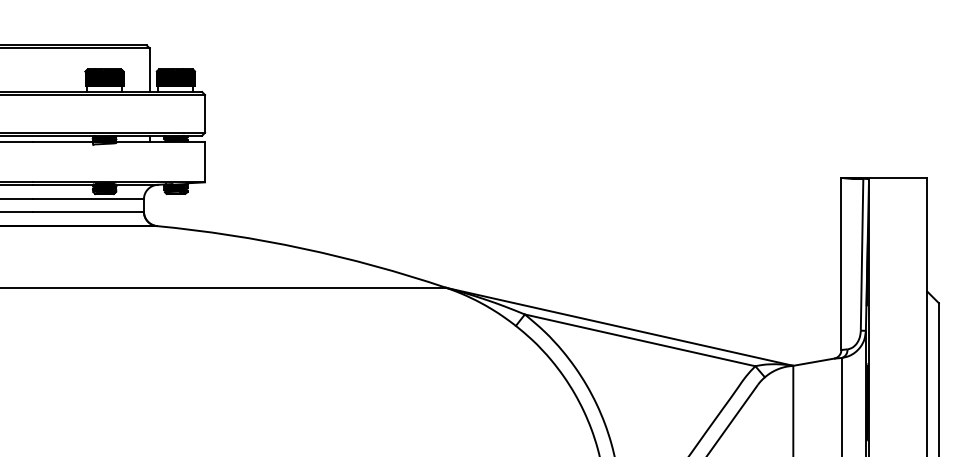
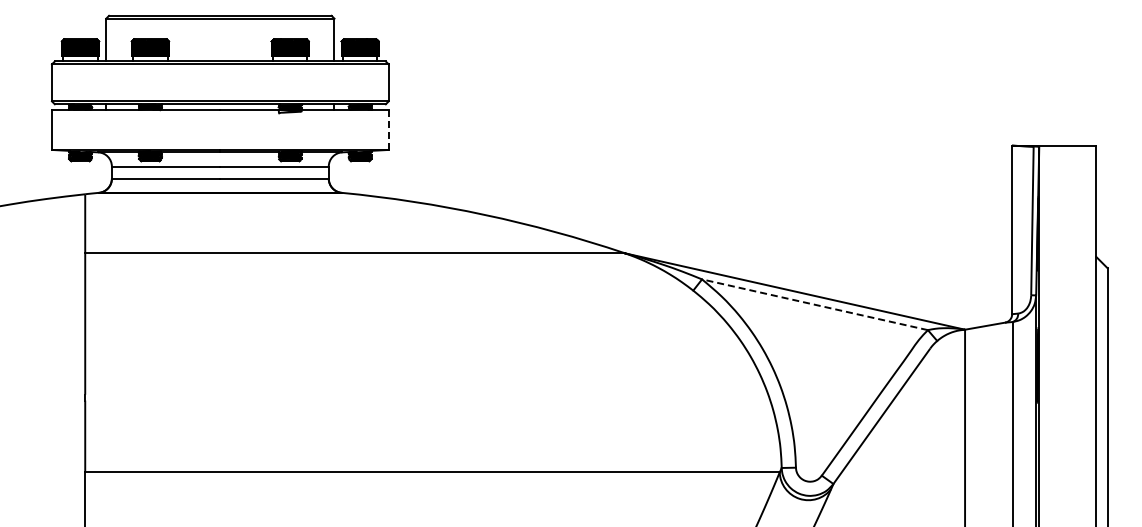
line: (204, 161) -> (388, 129), solid -> dashed
line: (640, 340) -> (815, 304), solid -> dashed

